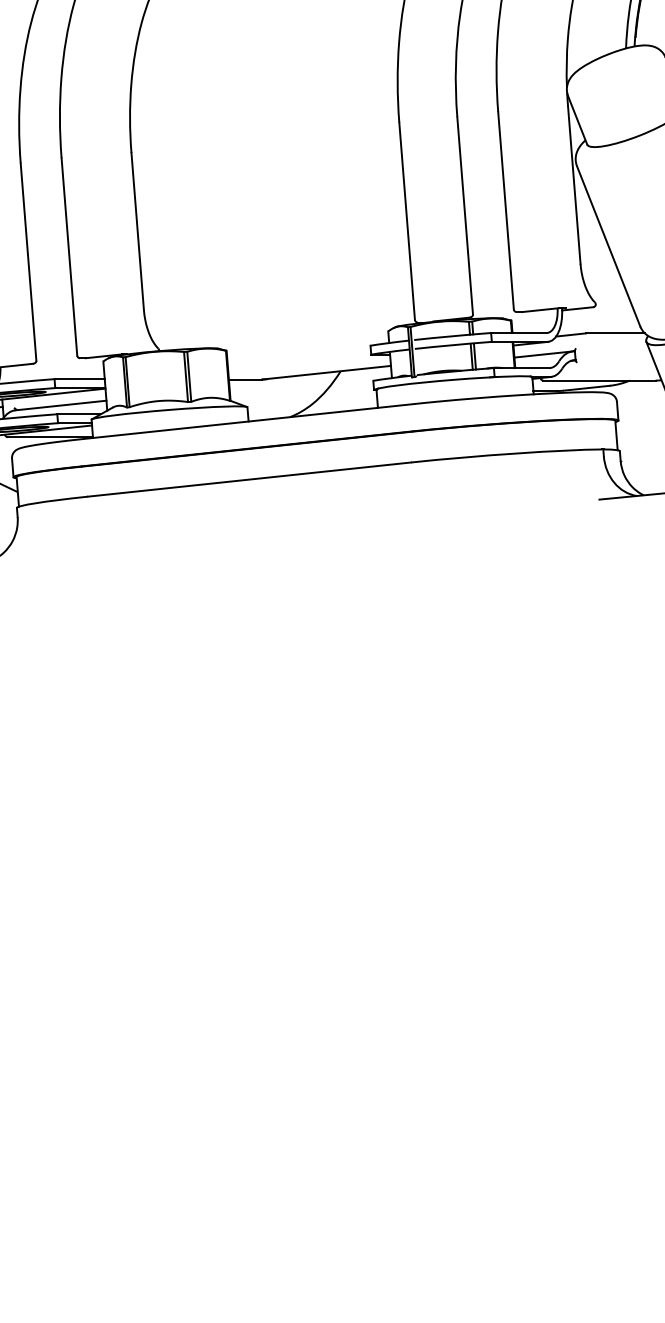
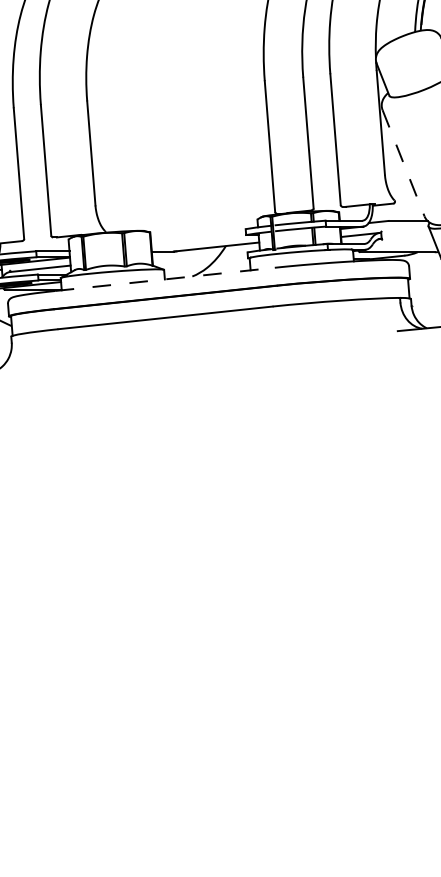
line: (608, 246) -> (403, 163), solid -> dashed
line: (249, 421) -> (165, 279), solid -> dashed

